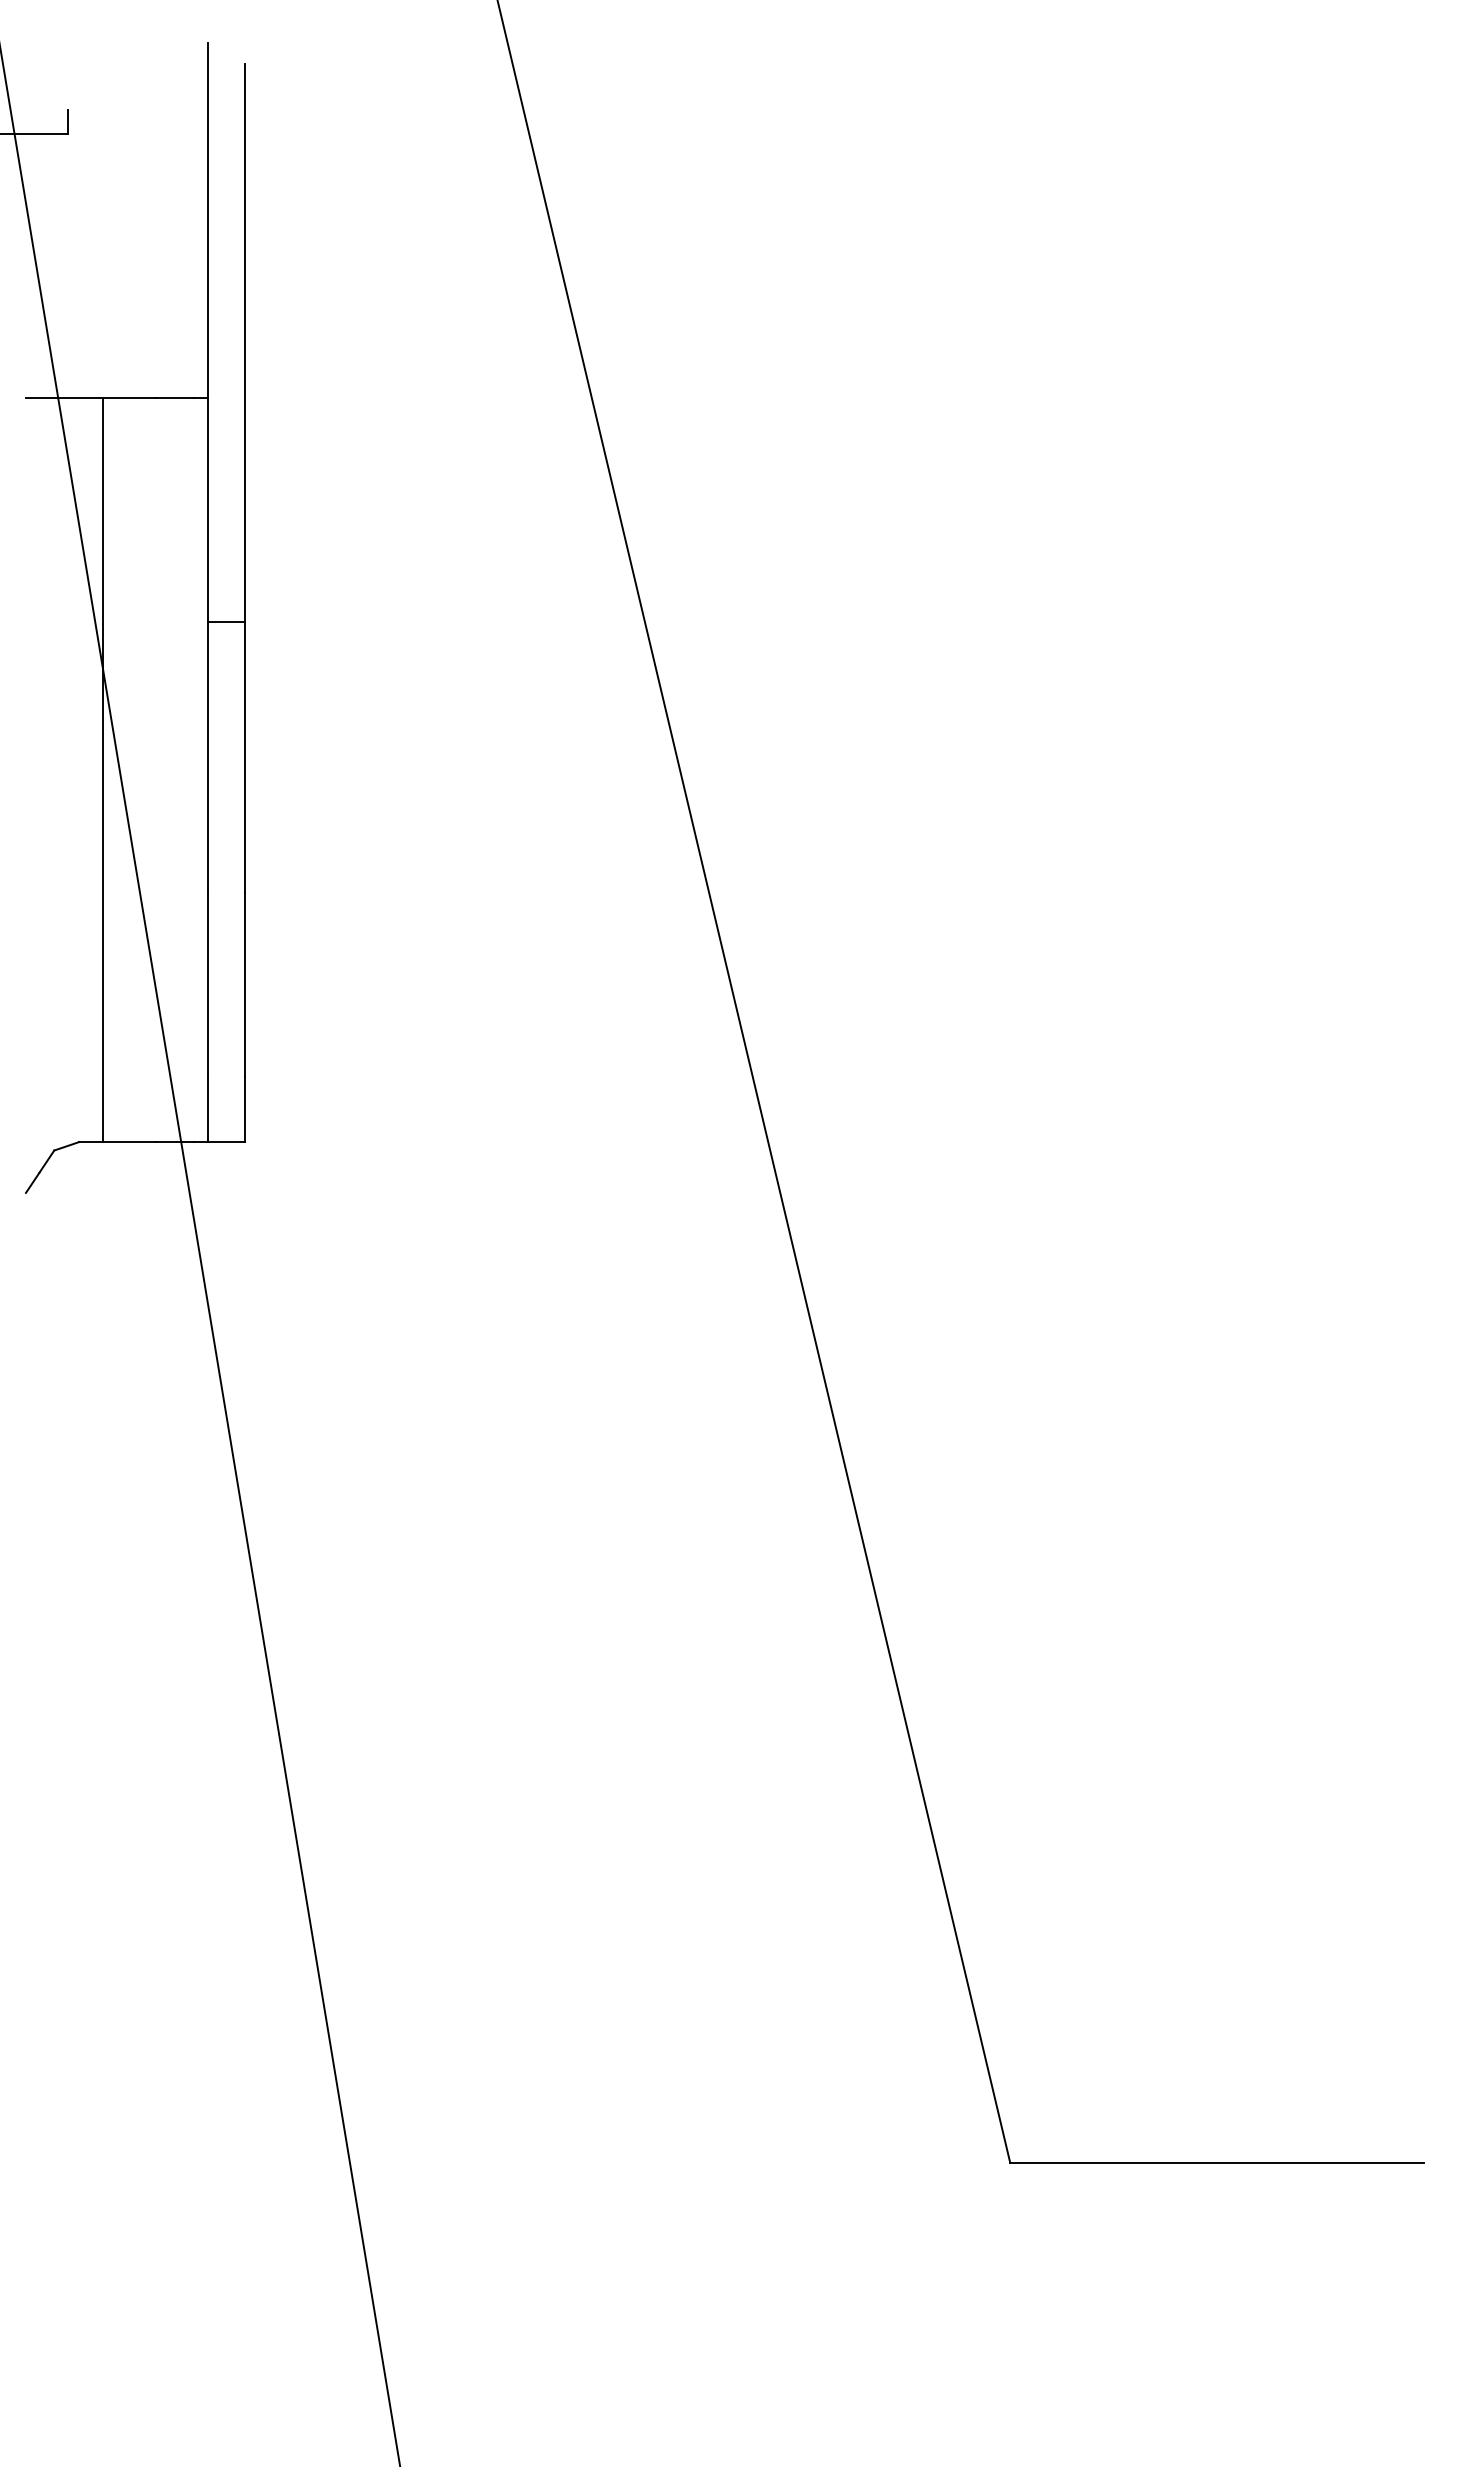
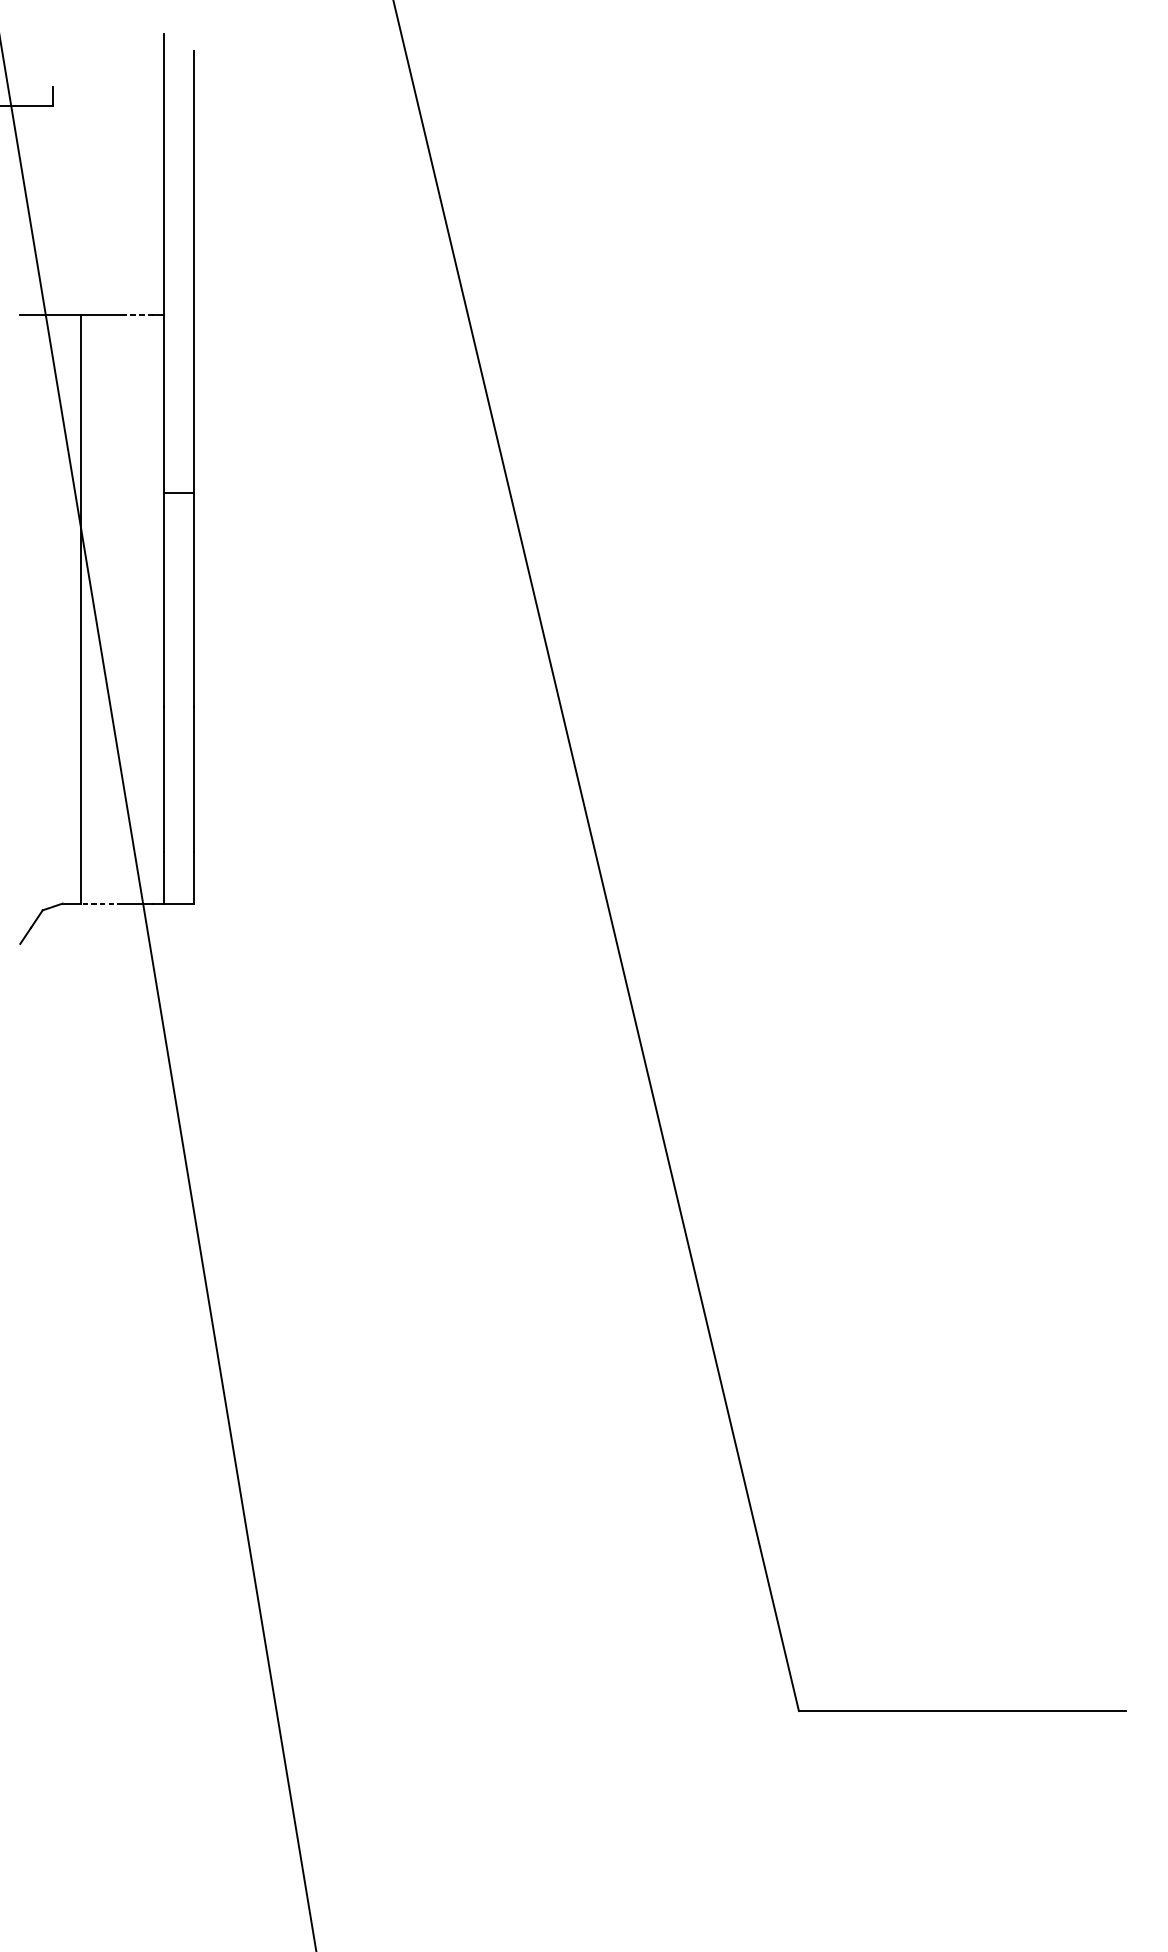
line: (174, 397) -> (137, 314), solid -> dashed
line: (128, 1141) -> (101, 903), solid -> dashed

